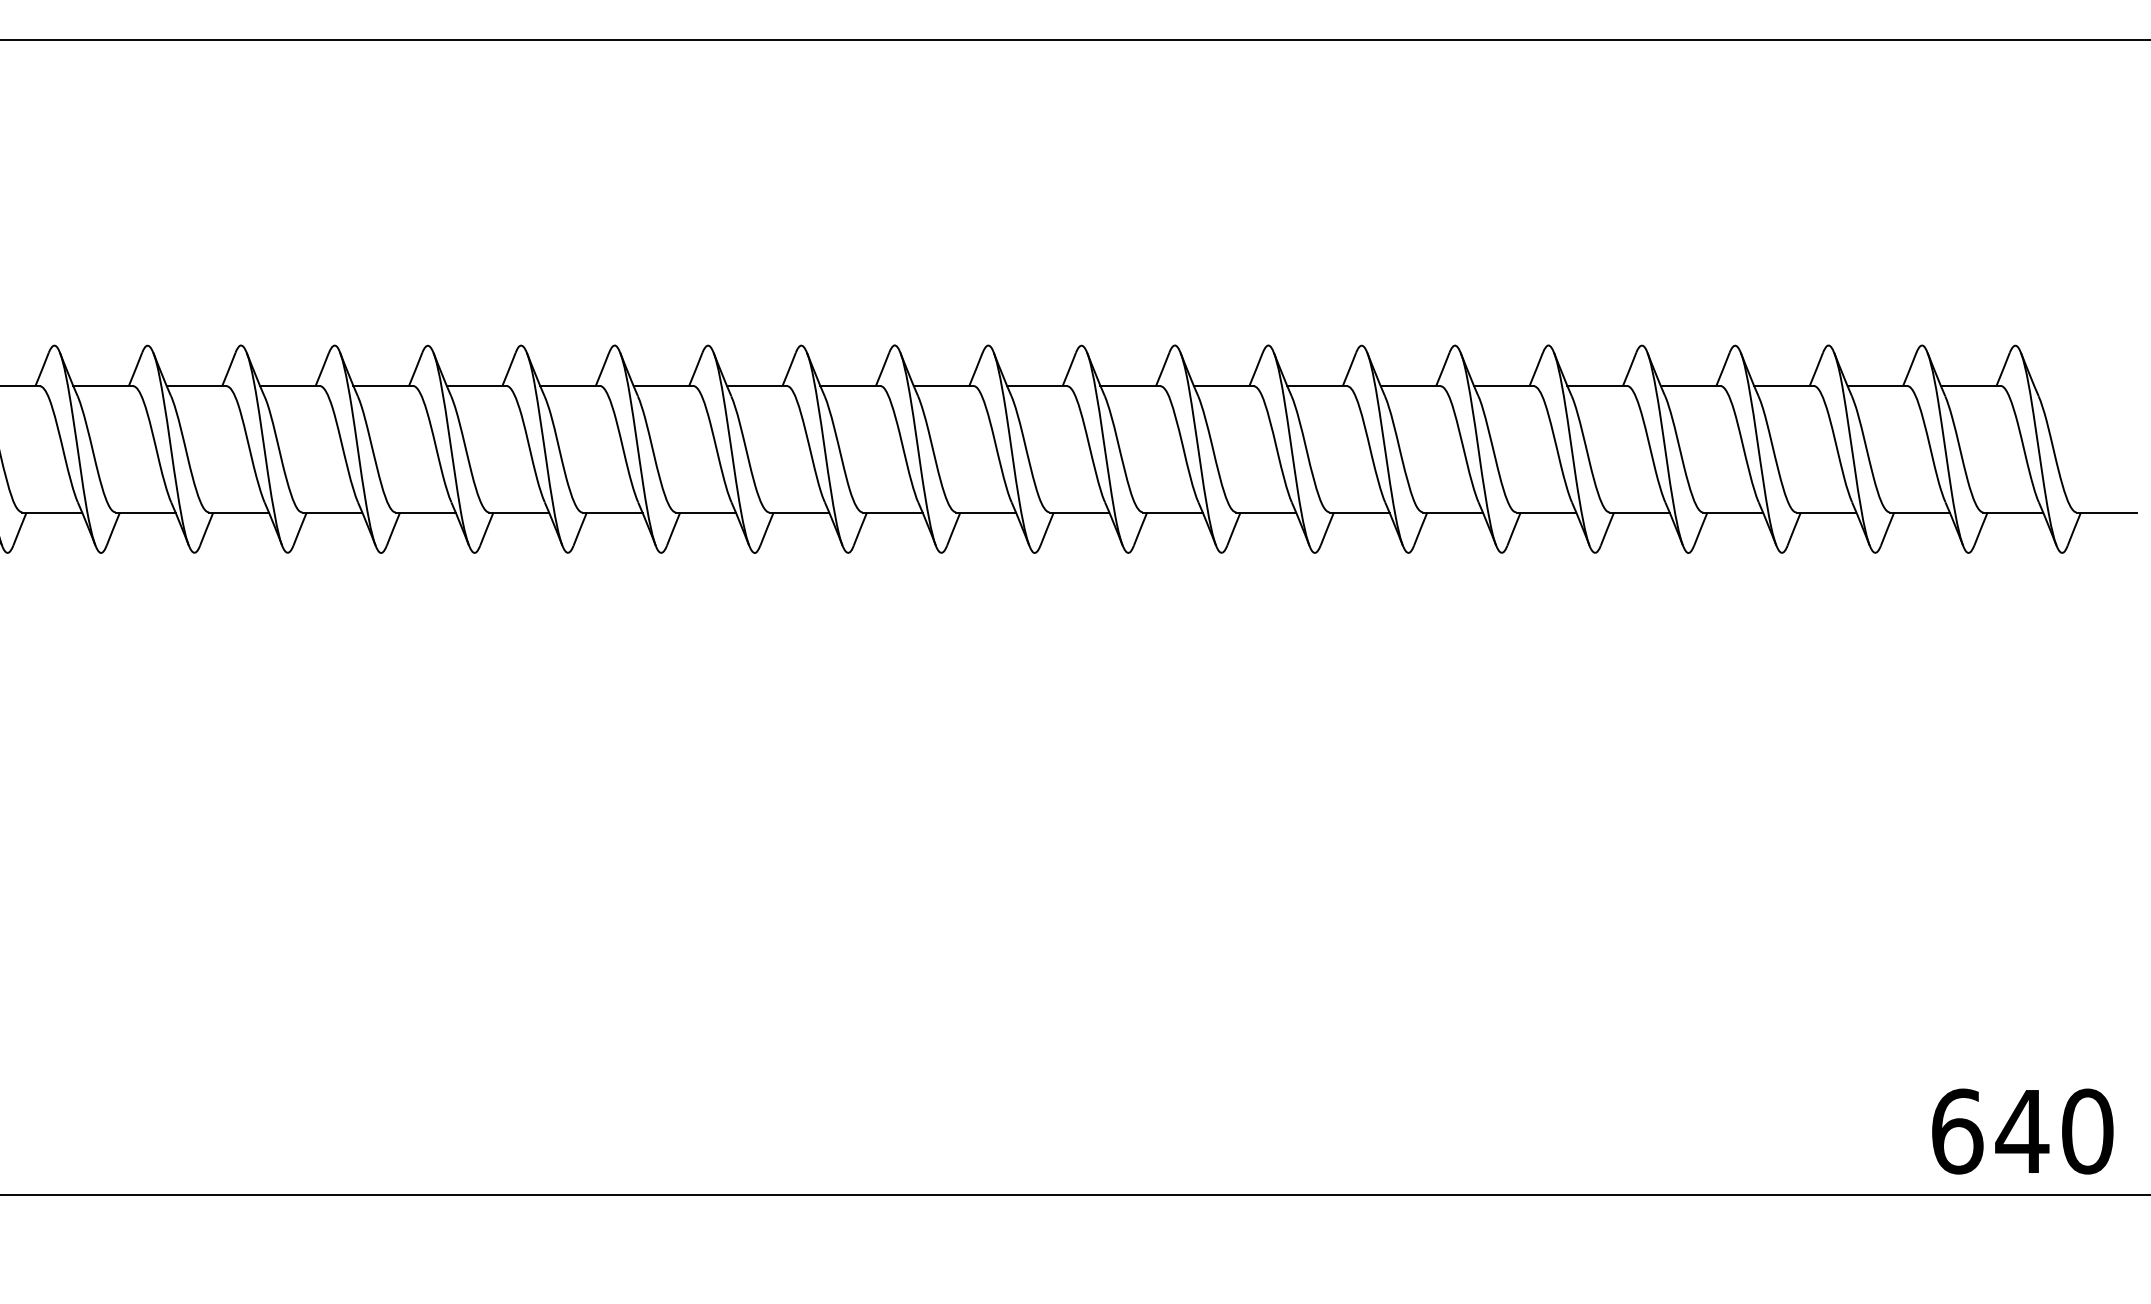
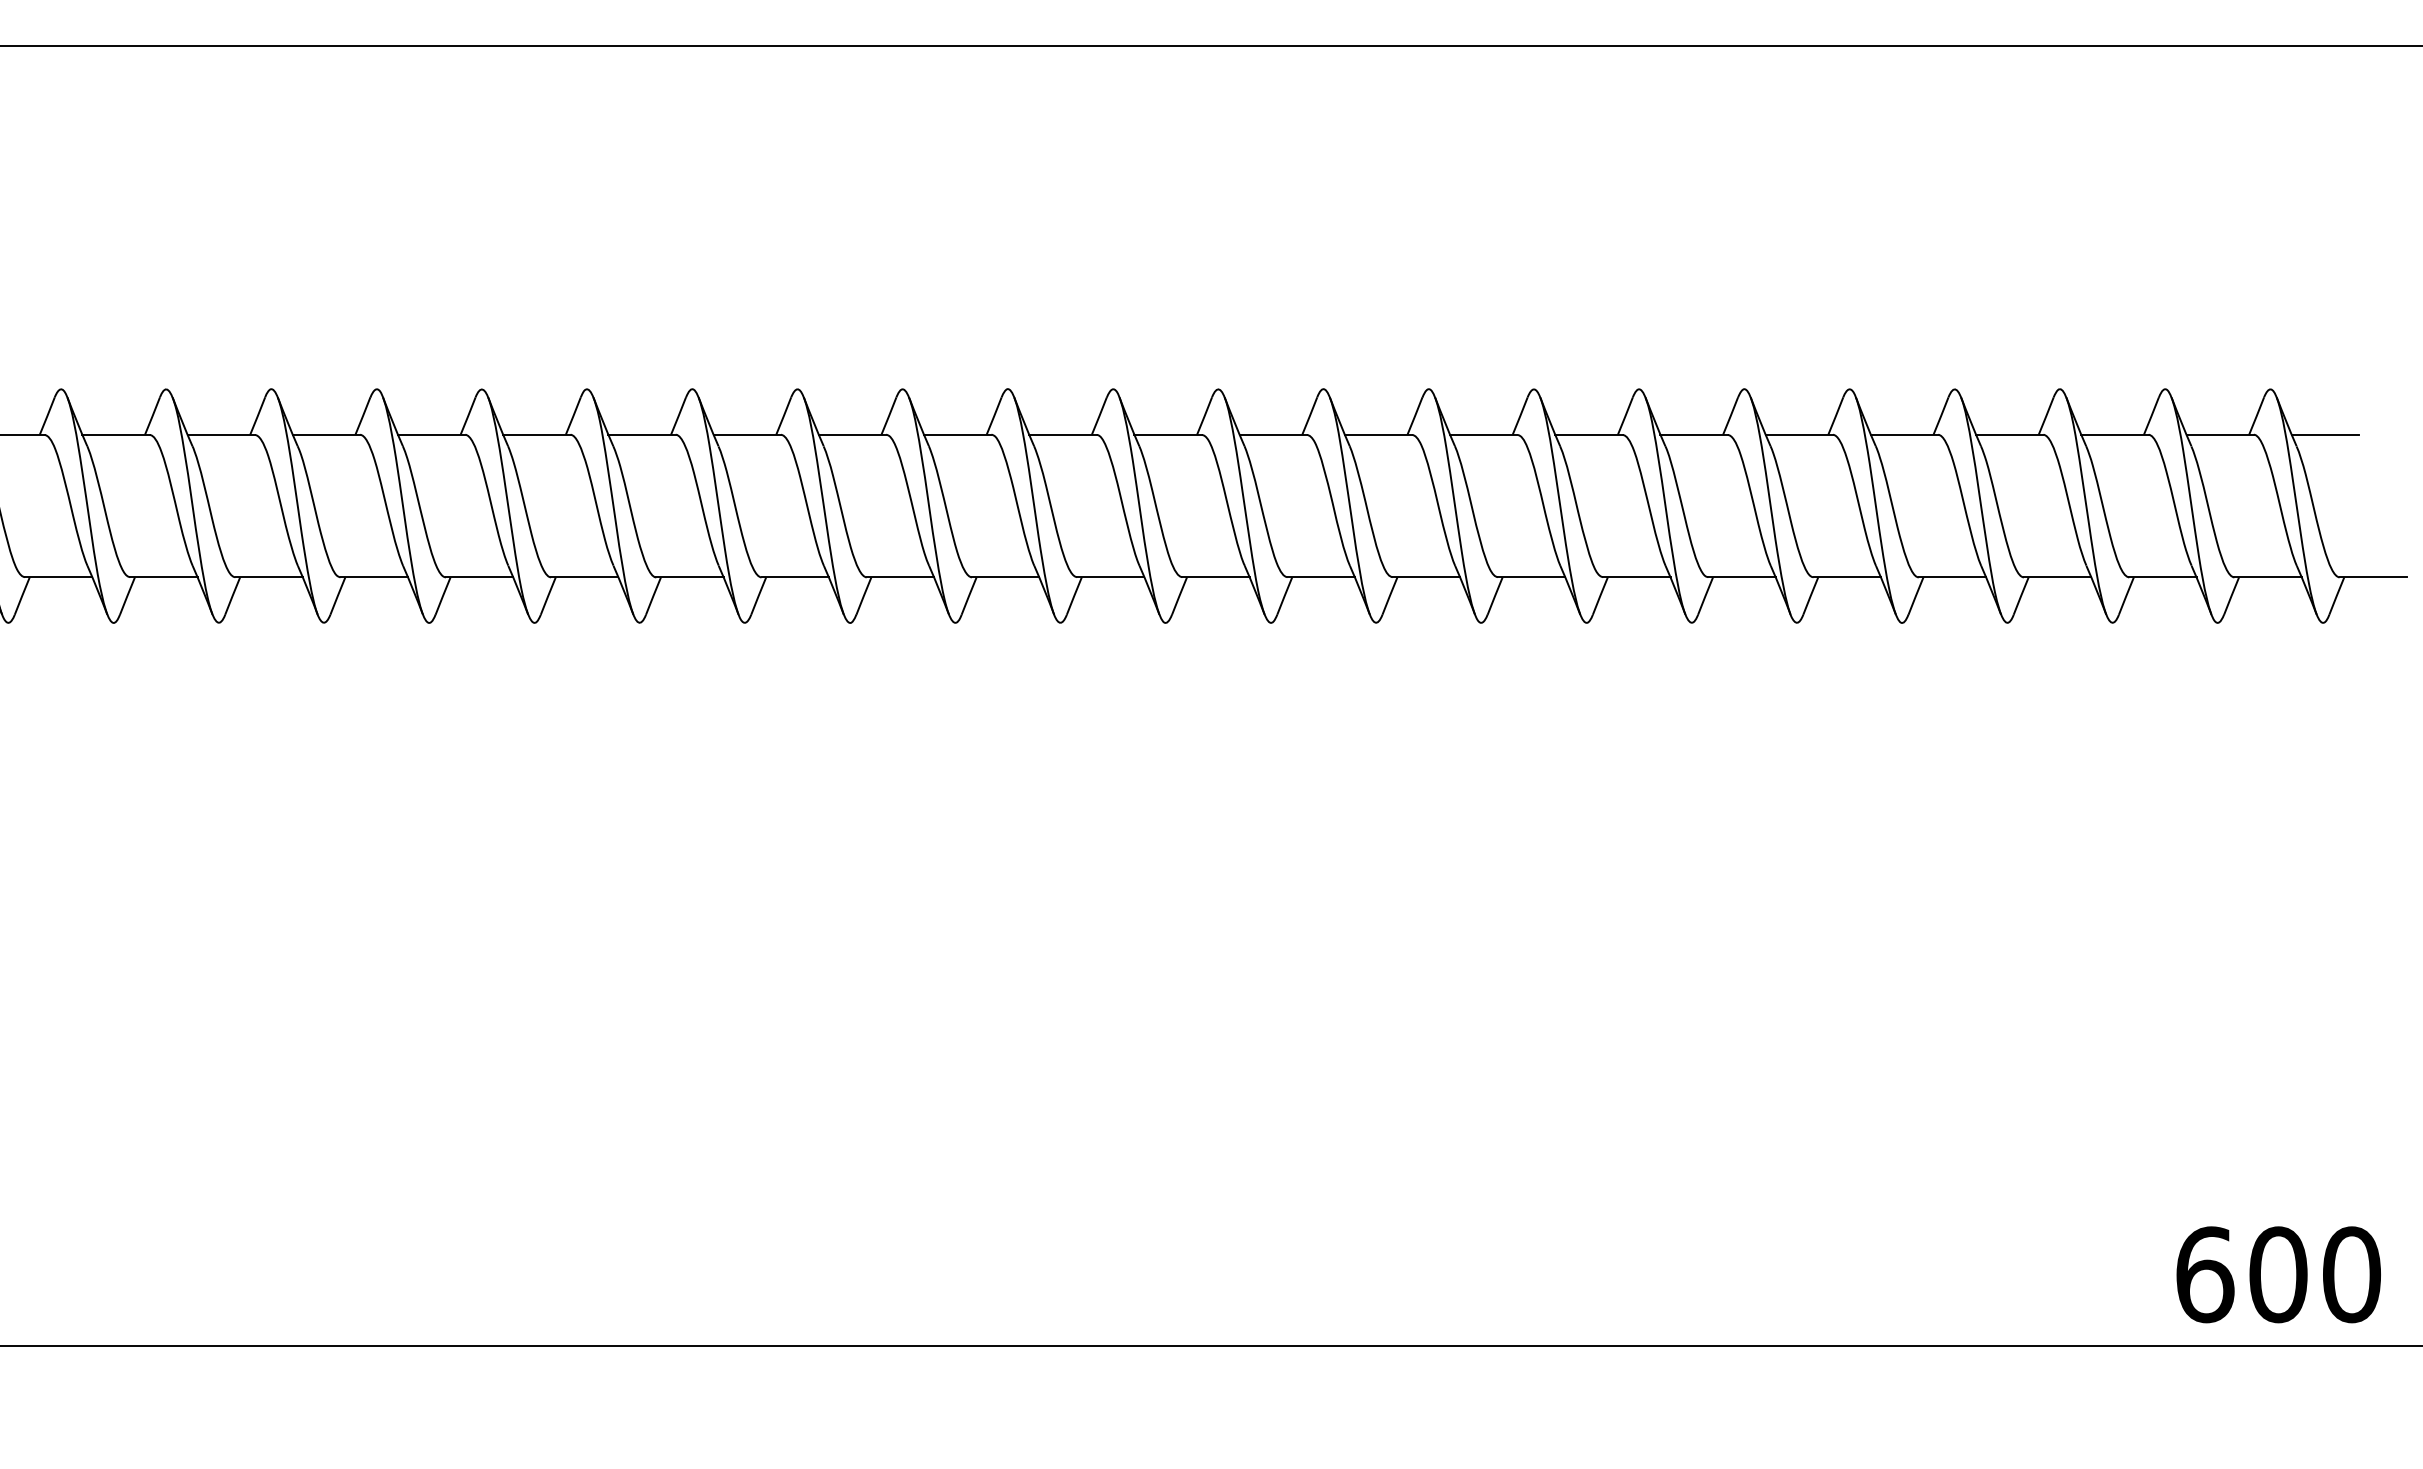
line: (2064, 385) -> (2325, 434), added
text: (2021, 1131) -> (2277, 1274), 640 -> 600

